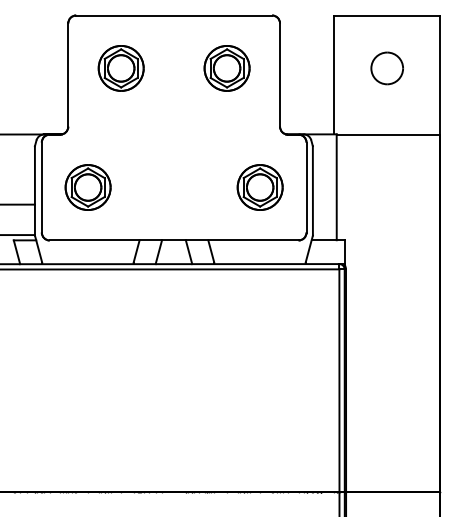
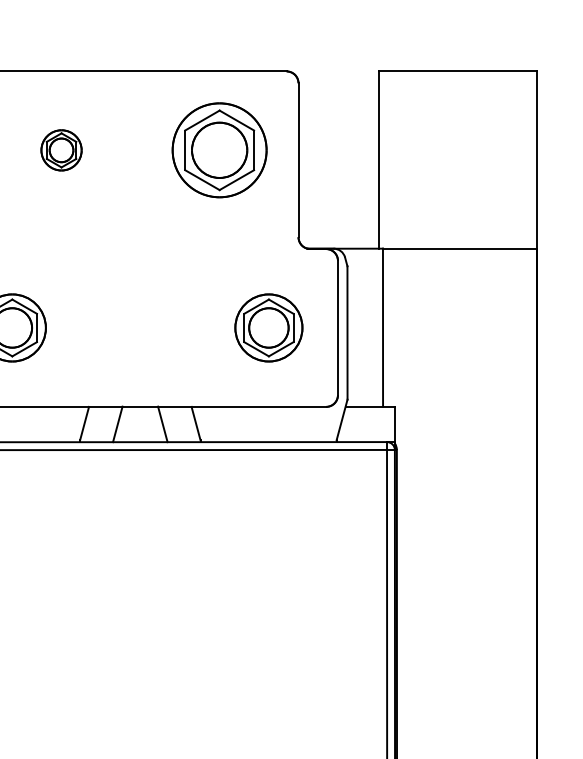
part: (120, 68) -> (60, 150), size x0.6
part: (226, 68) -> (218, 150), size x1.4
part: (386, 68) -> (457, 150), removed

